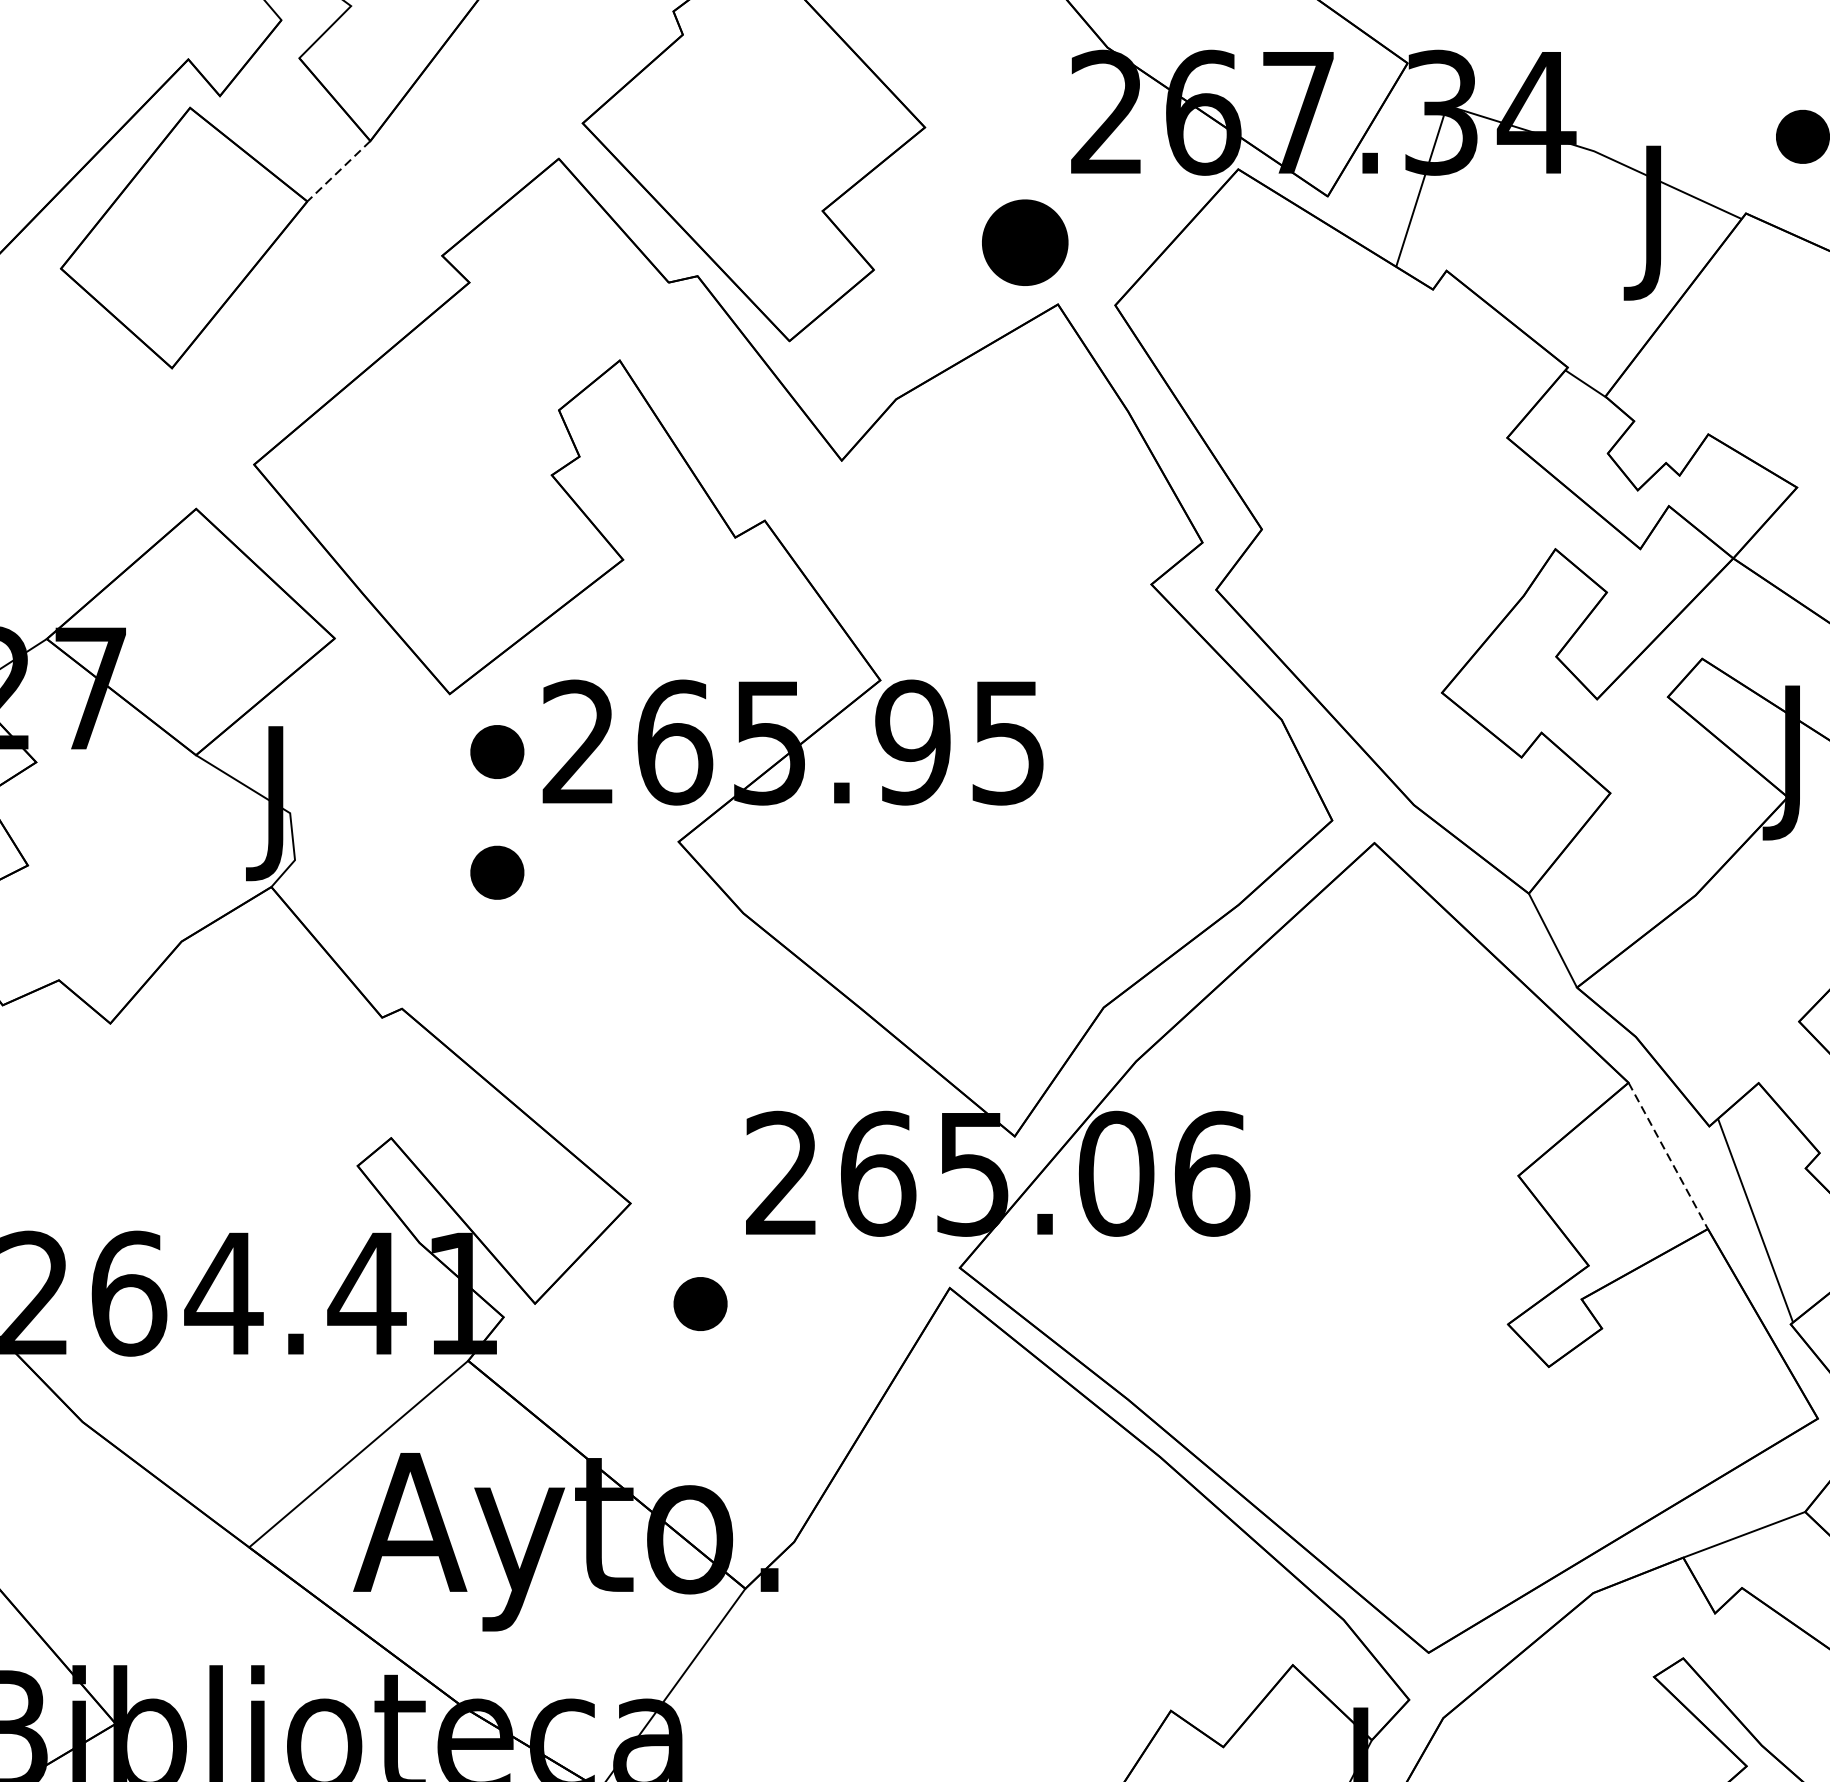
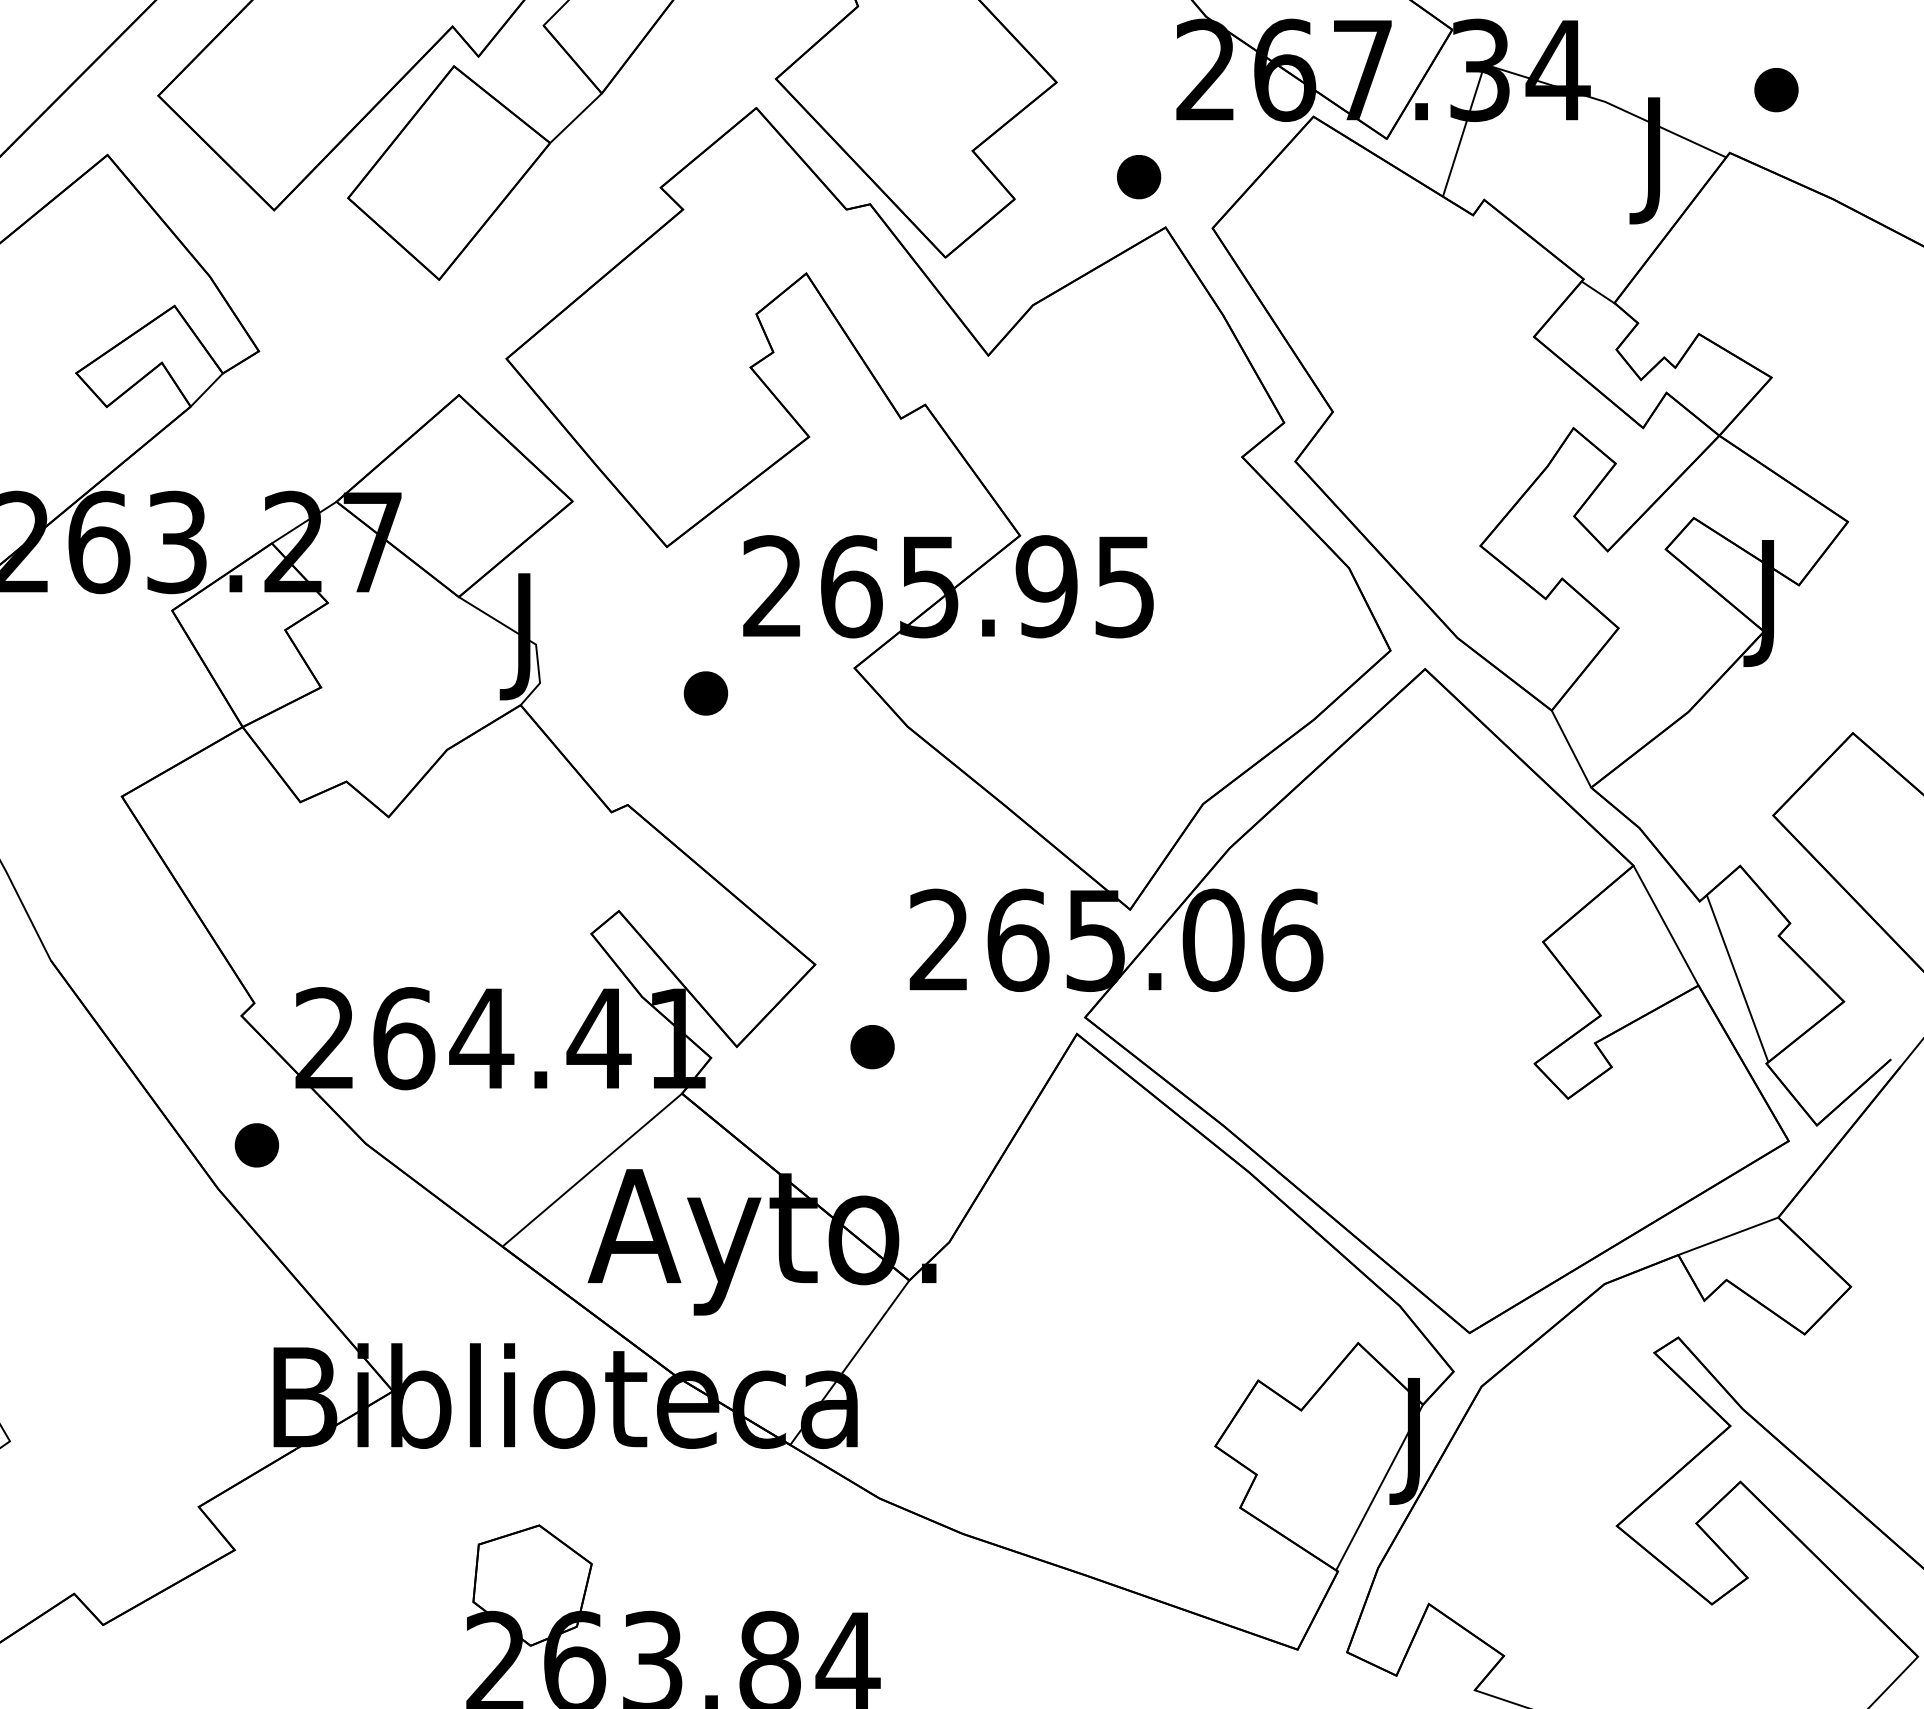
line: (339, 171) -> (576, 118), dashed -> solid
part: (1026, 243) -> (1139, 177), size x0.62
part: (496, 752) -> (705, 594), removed
line: (1668, 1156) -> (1666, 926), dashed -> solid

